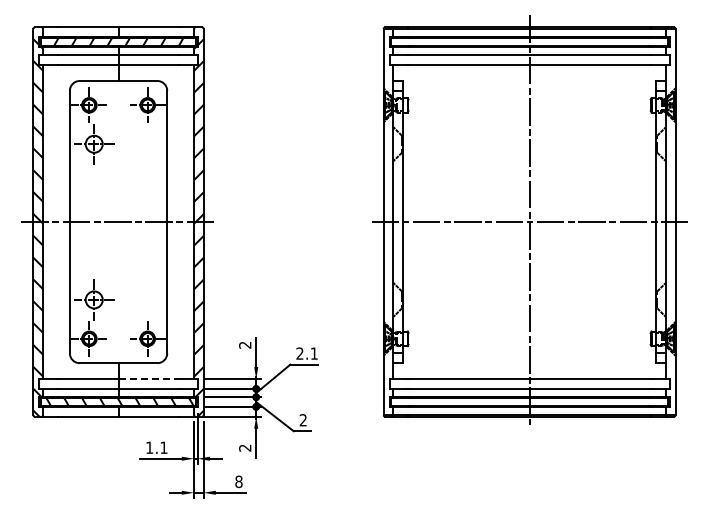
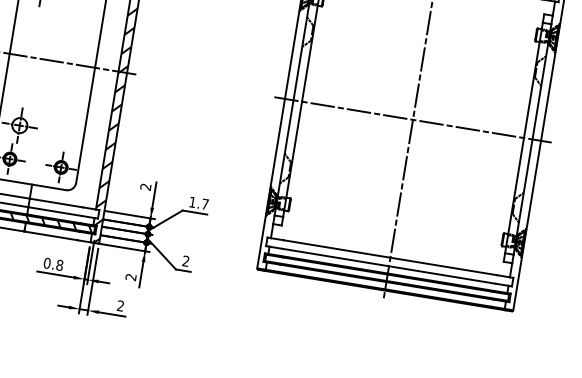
text: (306, 353) -> (198, 203), 2.1 -> 1.7
line: (149, 379) -> (56, 203), dashed -> solid
text: (156, 447) -> (53, 264), 1.1 -> 0.8
text: (238, 481) -> (120, 305), 8 -> 2

